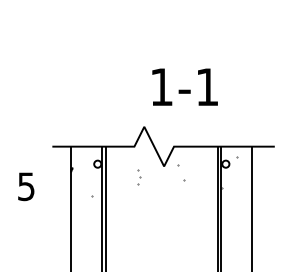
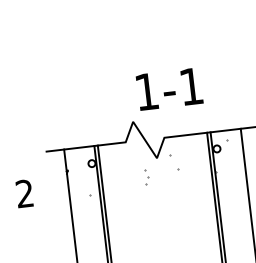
text: (184, 86) -> (168, 88), moved
part: (139, 177) -> (146, 177), moved
text: (26, 186) -> (24, 193), 5 -> 2

